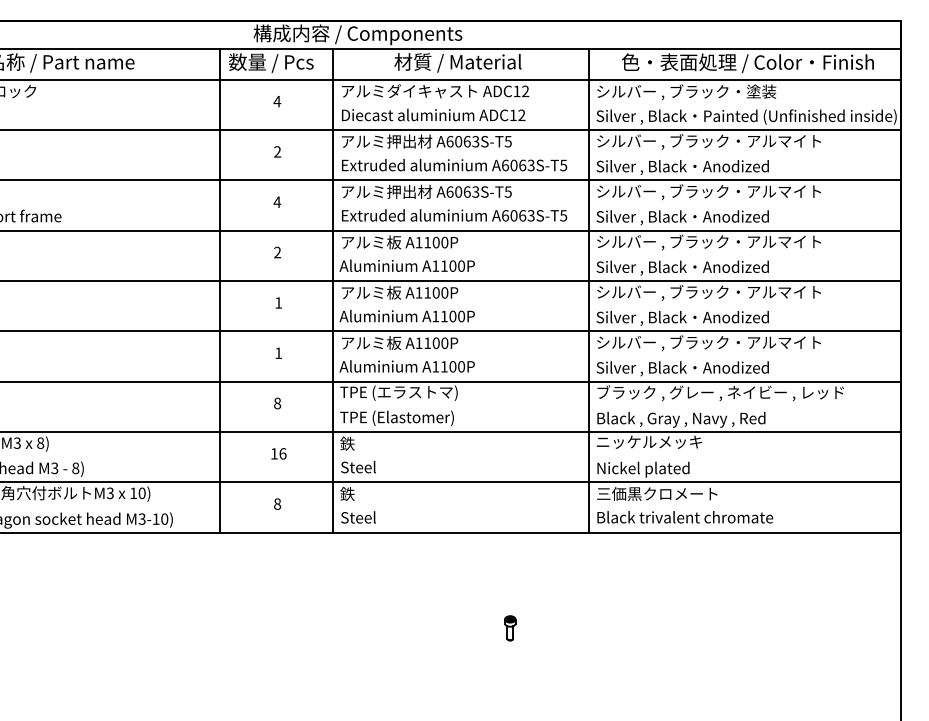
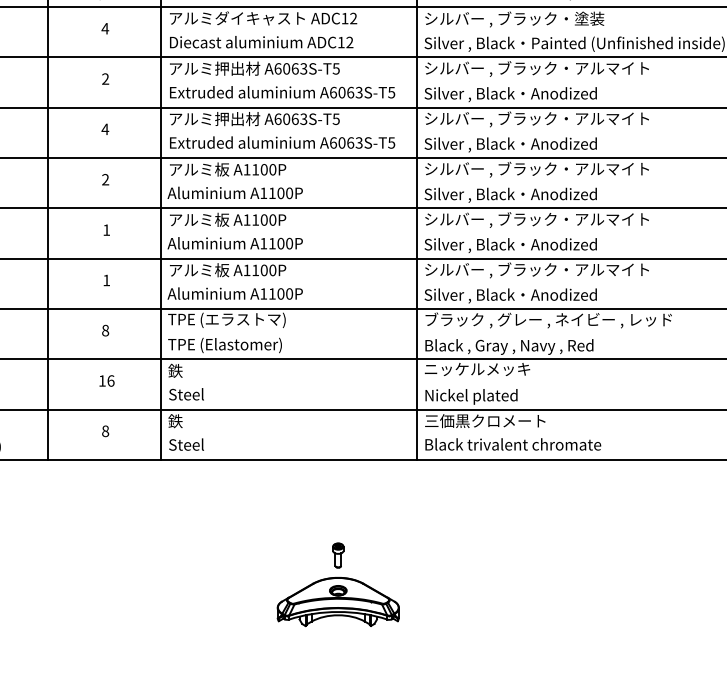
part: (509, 674) -> (337, 601), added

